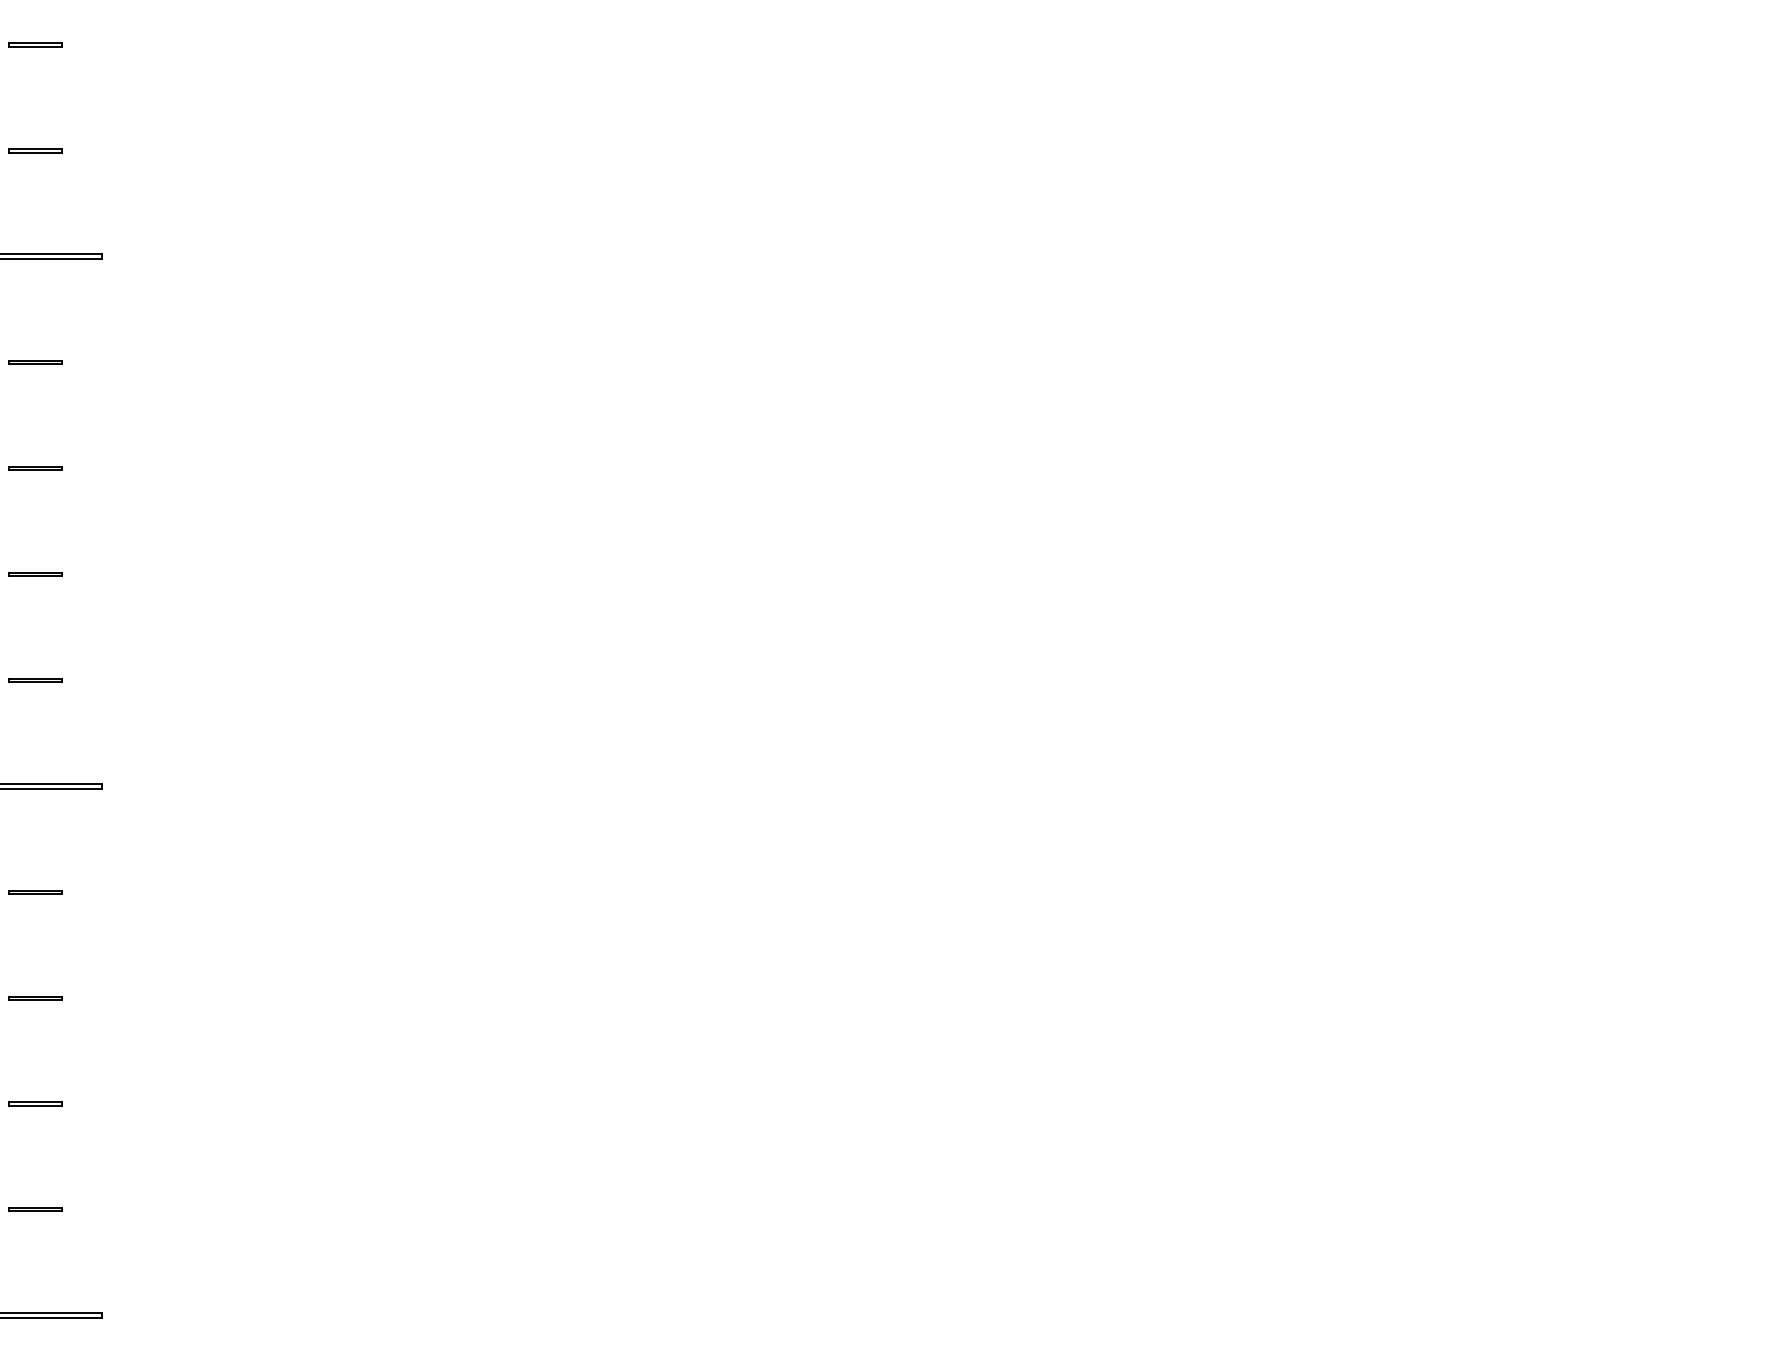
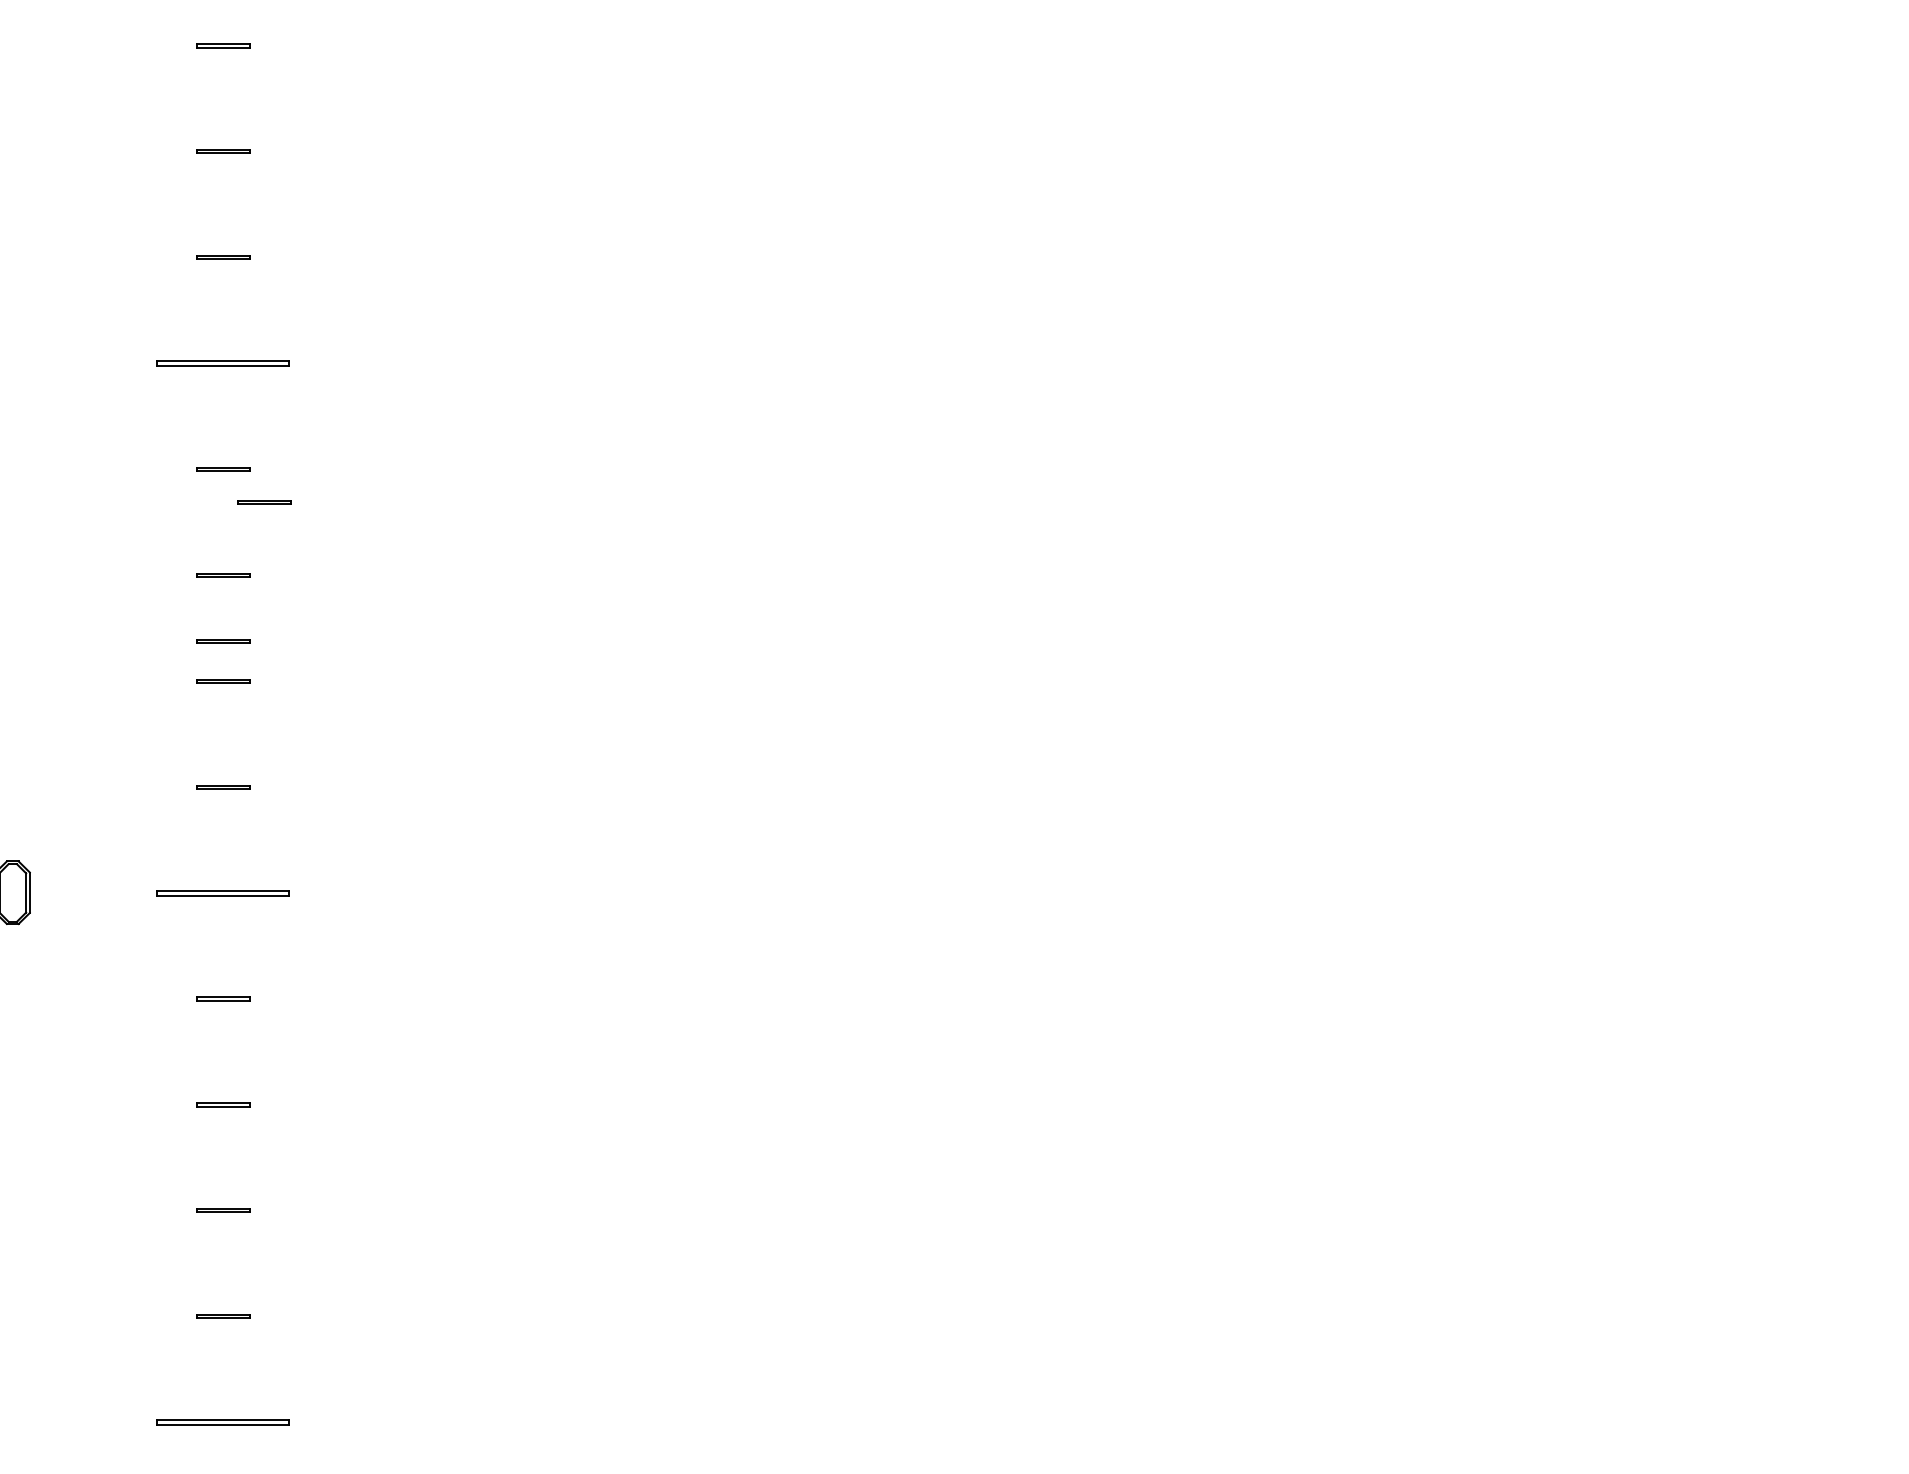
line: (77, 394) -> (264, 501), added
line: (36, 533) -> (223, 640), added

